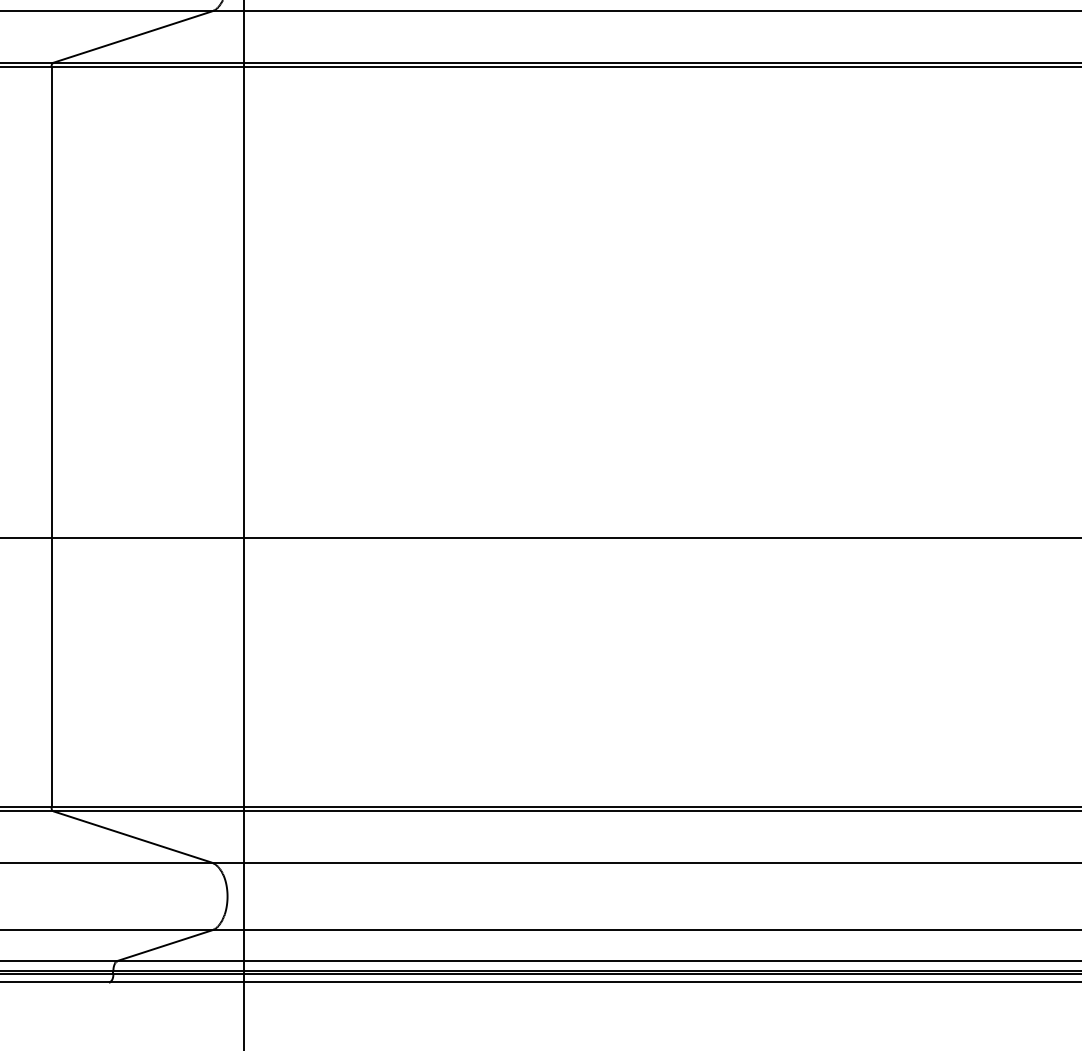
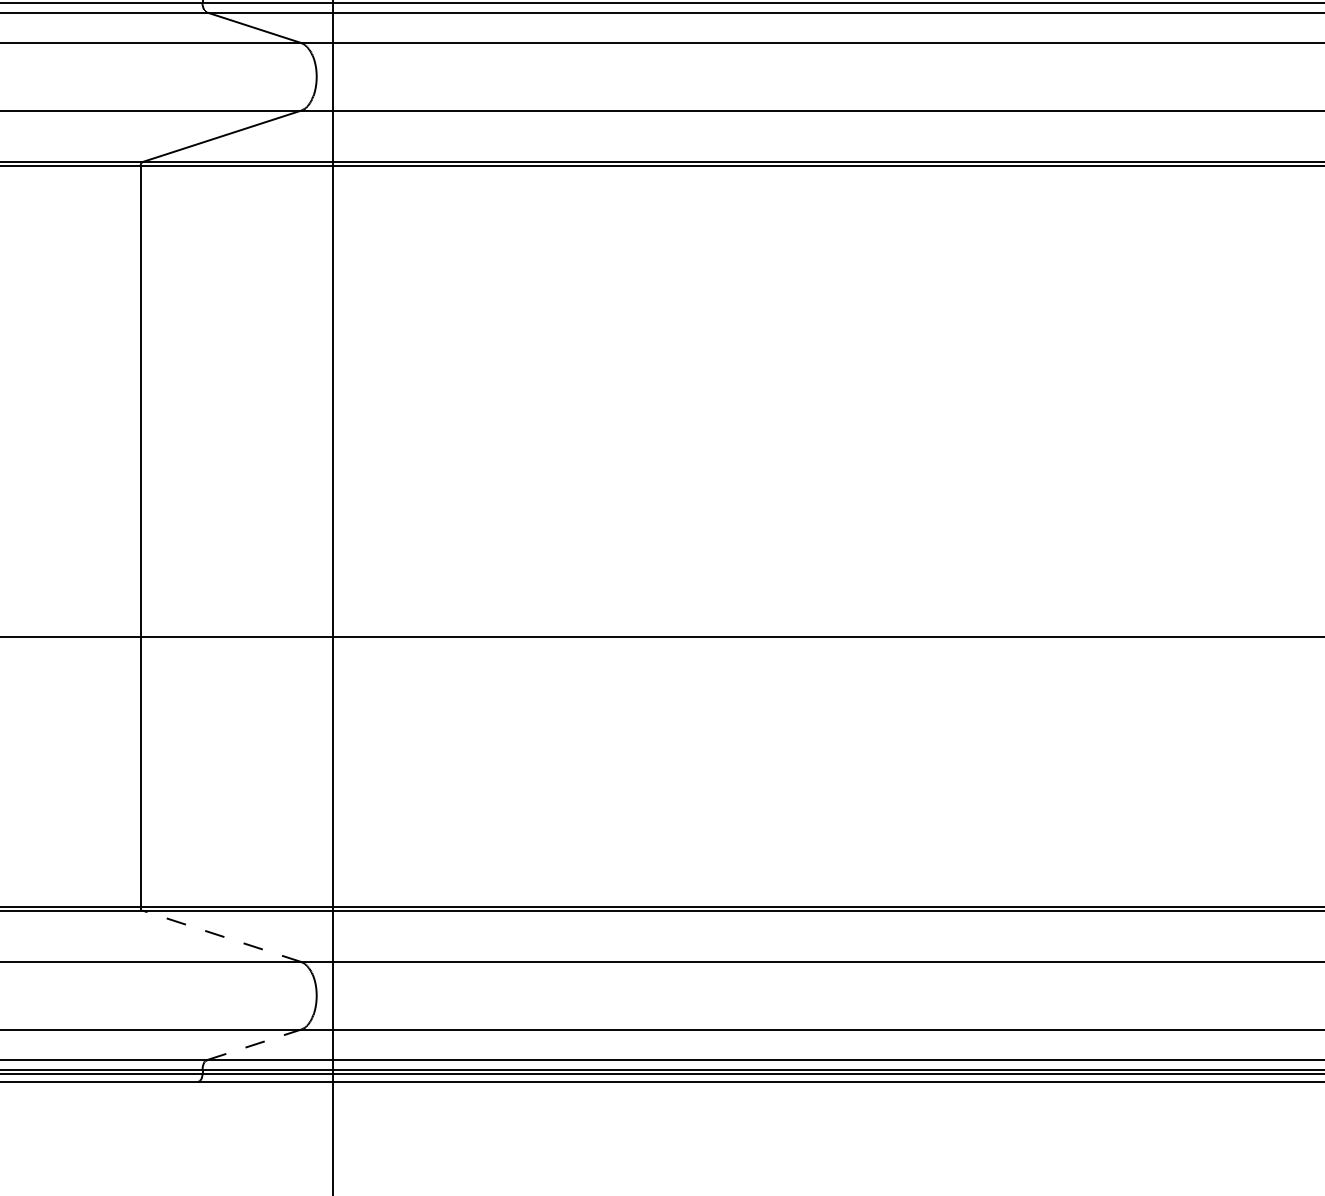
line: (132, 837) -> (221, 936), solid -> dashed
line: (165, 945) -> (254, 1044), solid -> dashed

